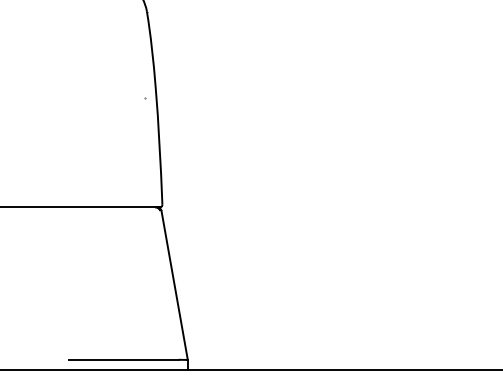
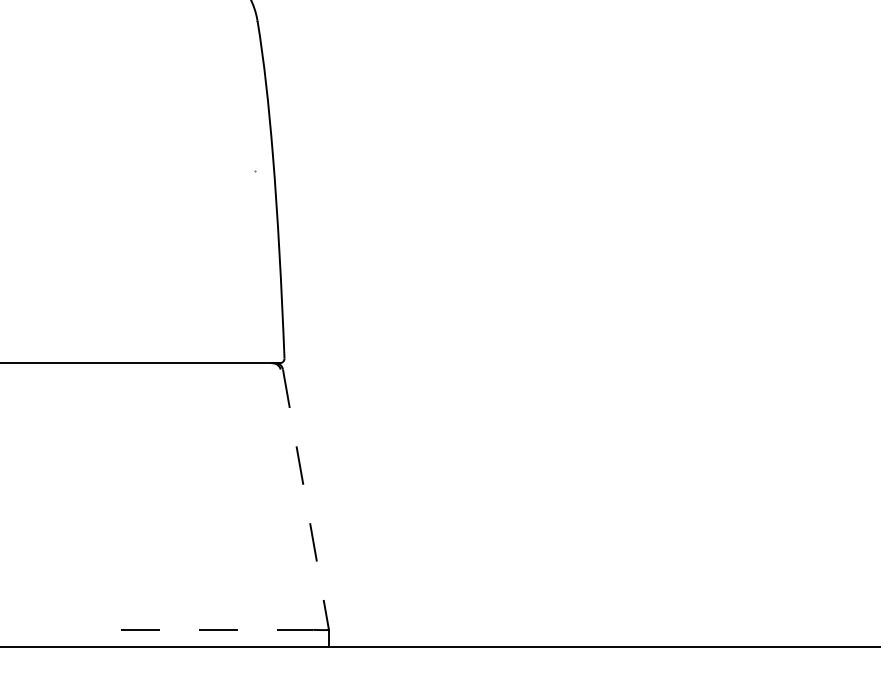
line: (174, 285) -> (305, 499), solid -> dashed
line: (123, 359) -> (216, 629), solid -> dashed

